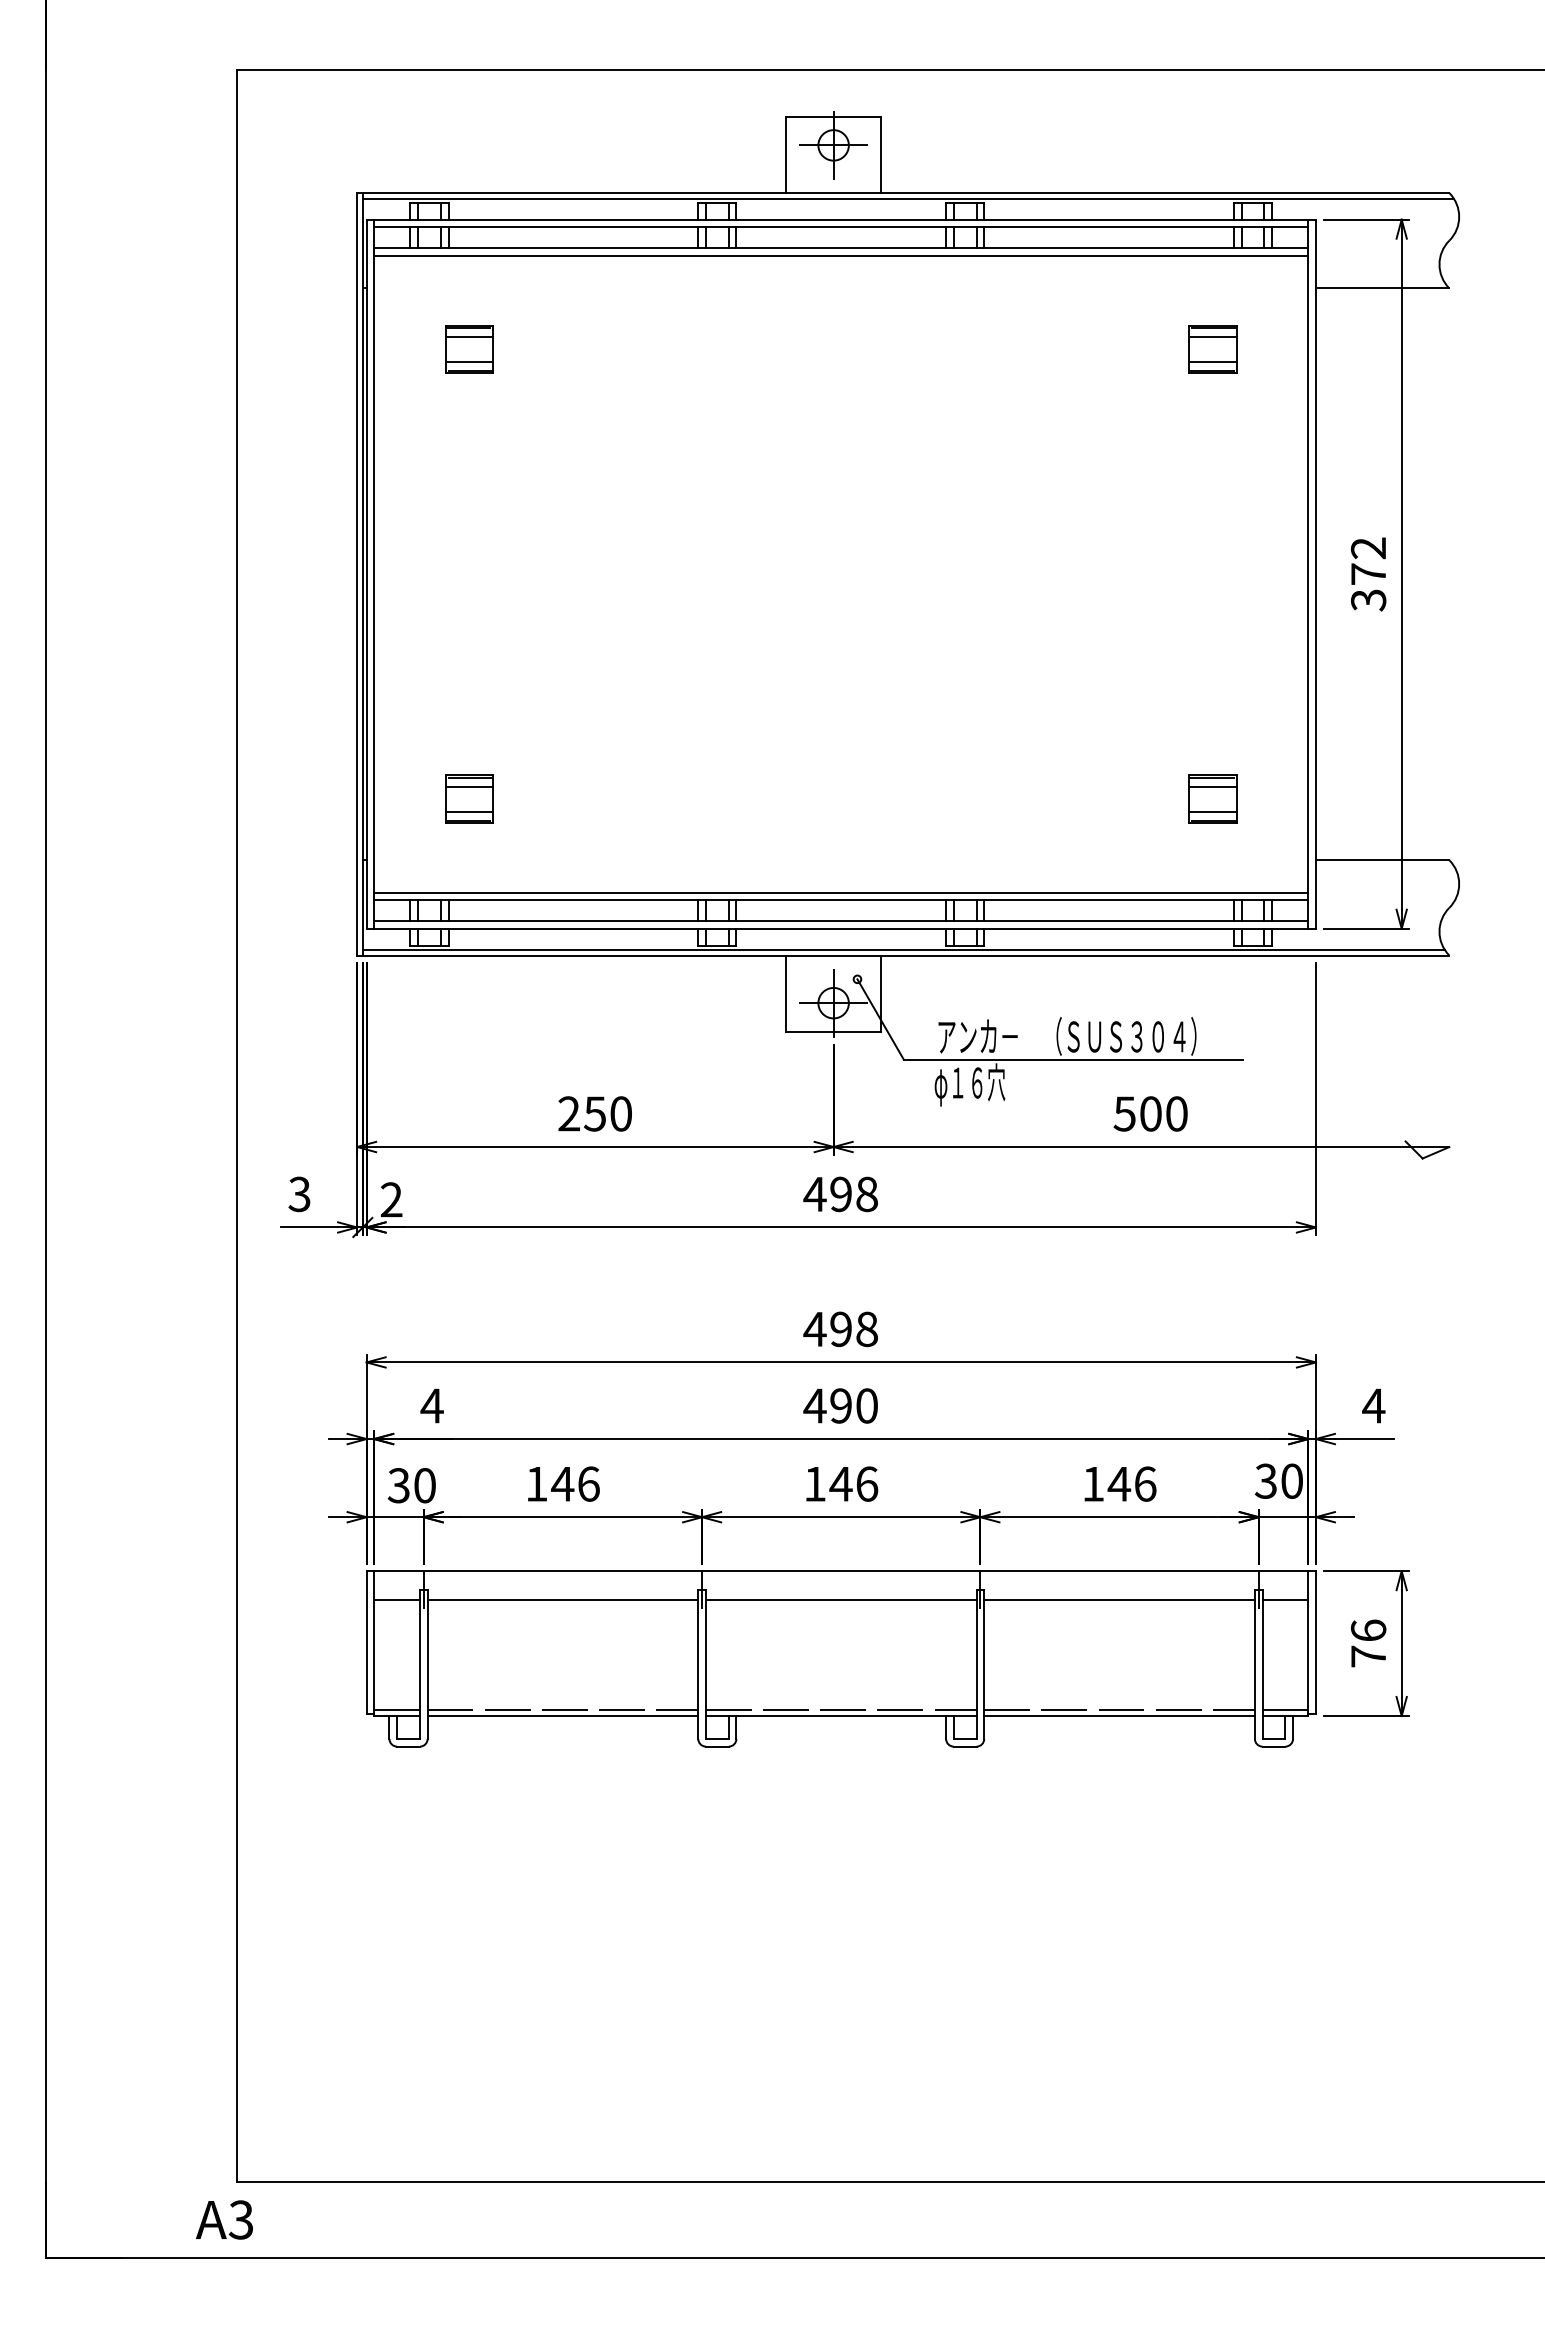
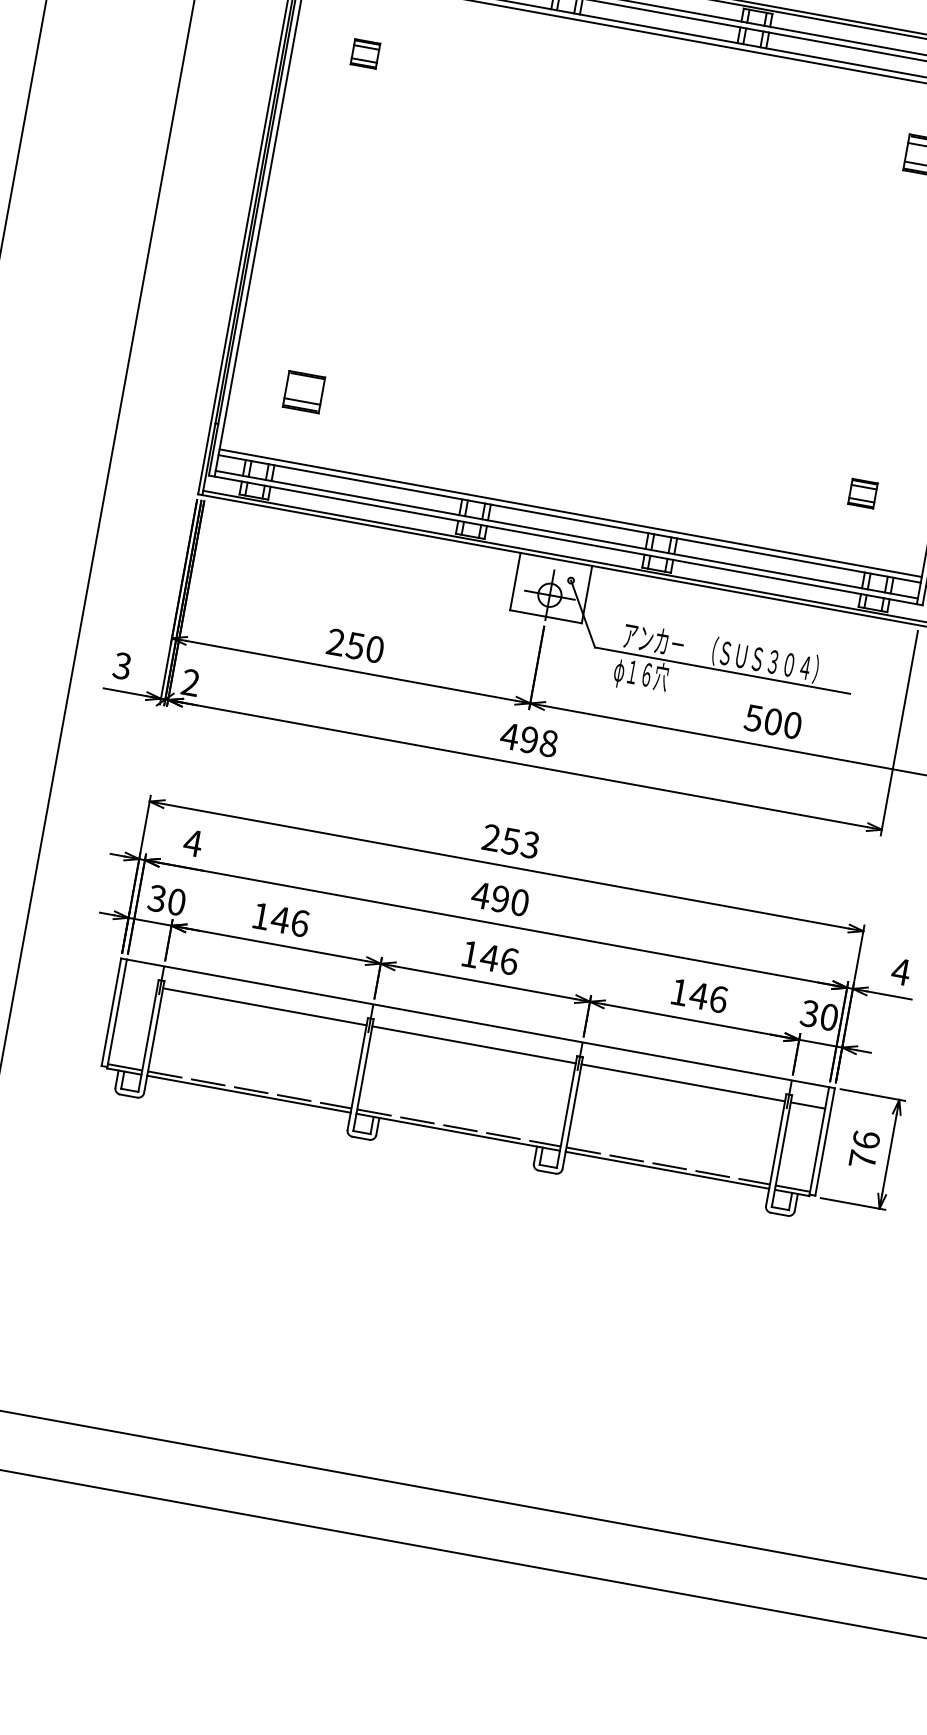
part: (469, 349) -> (365, 54), size x0.7
line: (469, 786) -> (305, 382), removed
part: (1212, 798) -> (862, 493), size x0.7
text: (840, 1329) -> (510, 841), 498 -> 253
line: (396, 1599) -> (139, 983), removed

